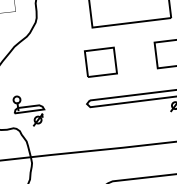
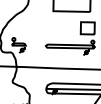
part: (99, 61) -> (54, 27), removed

